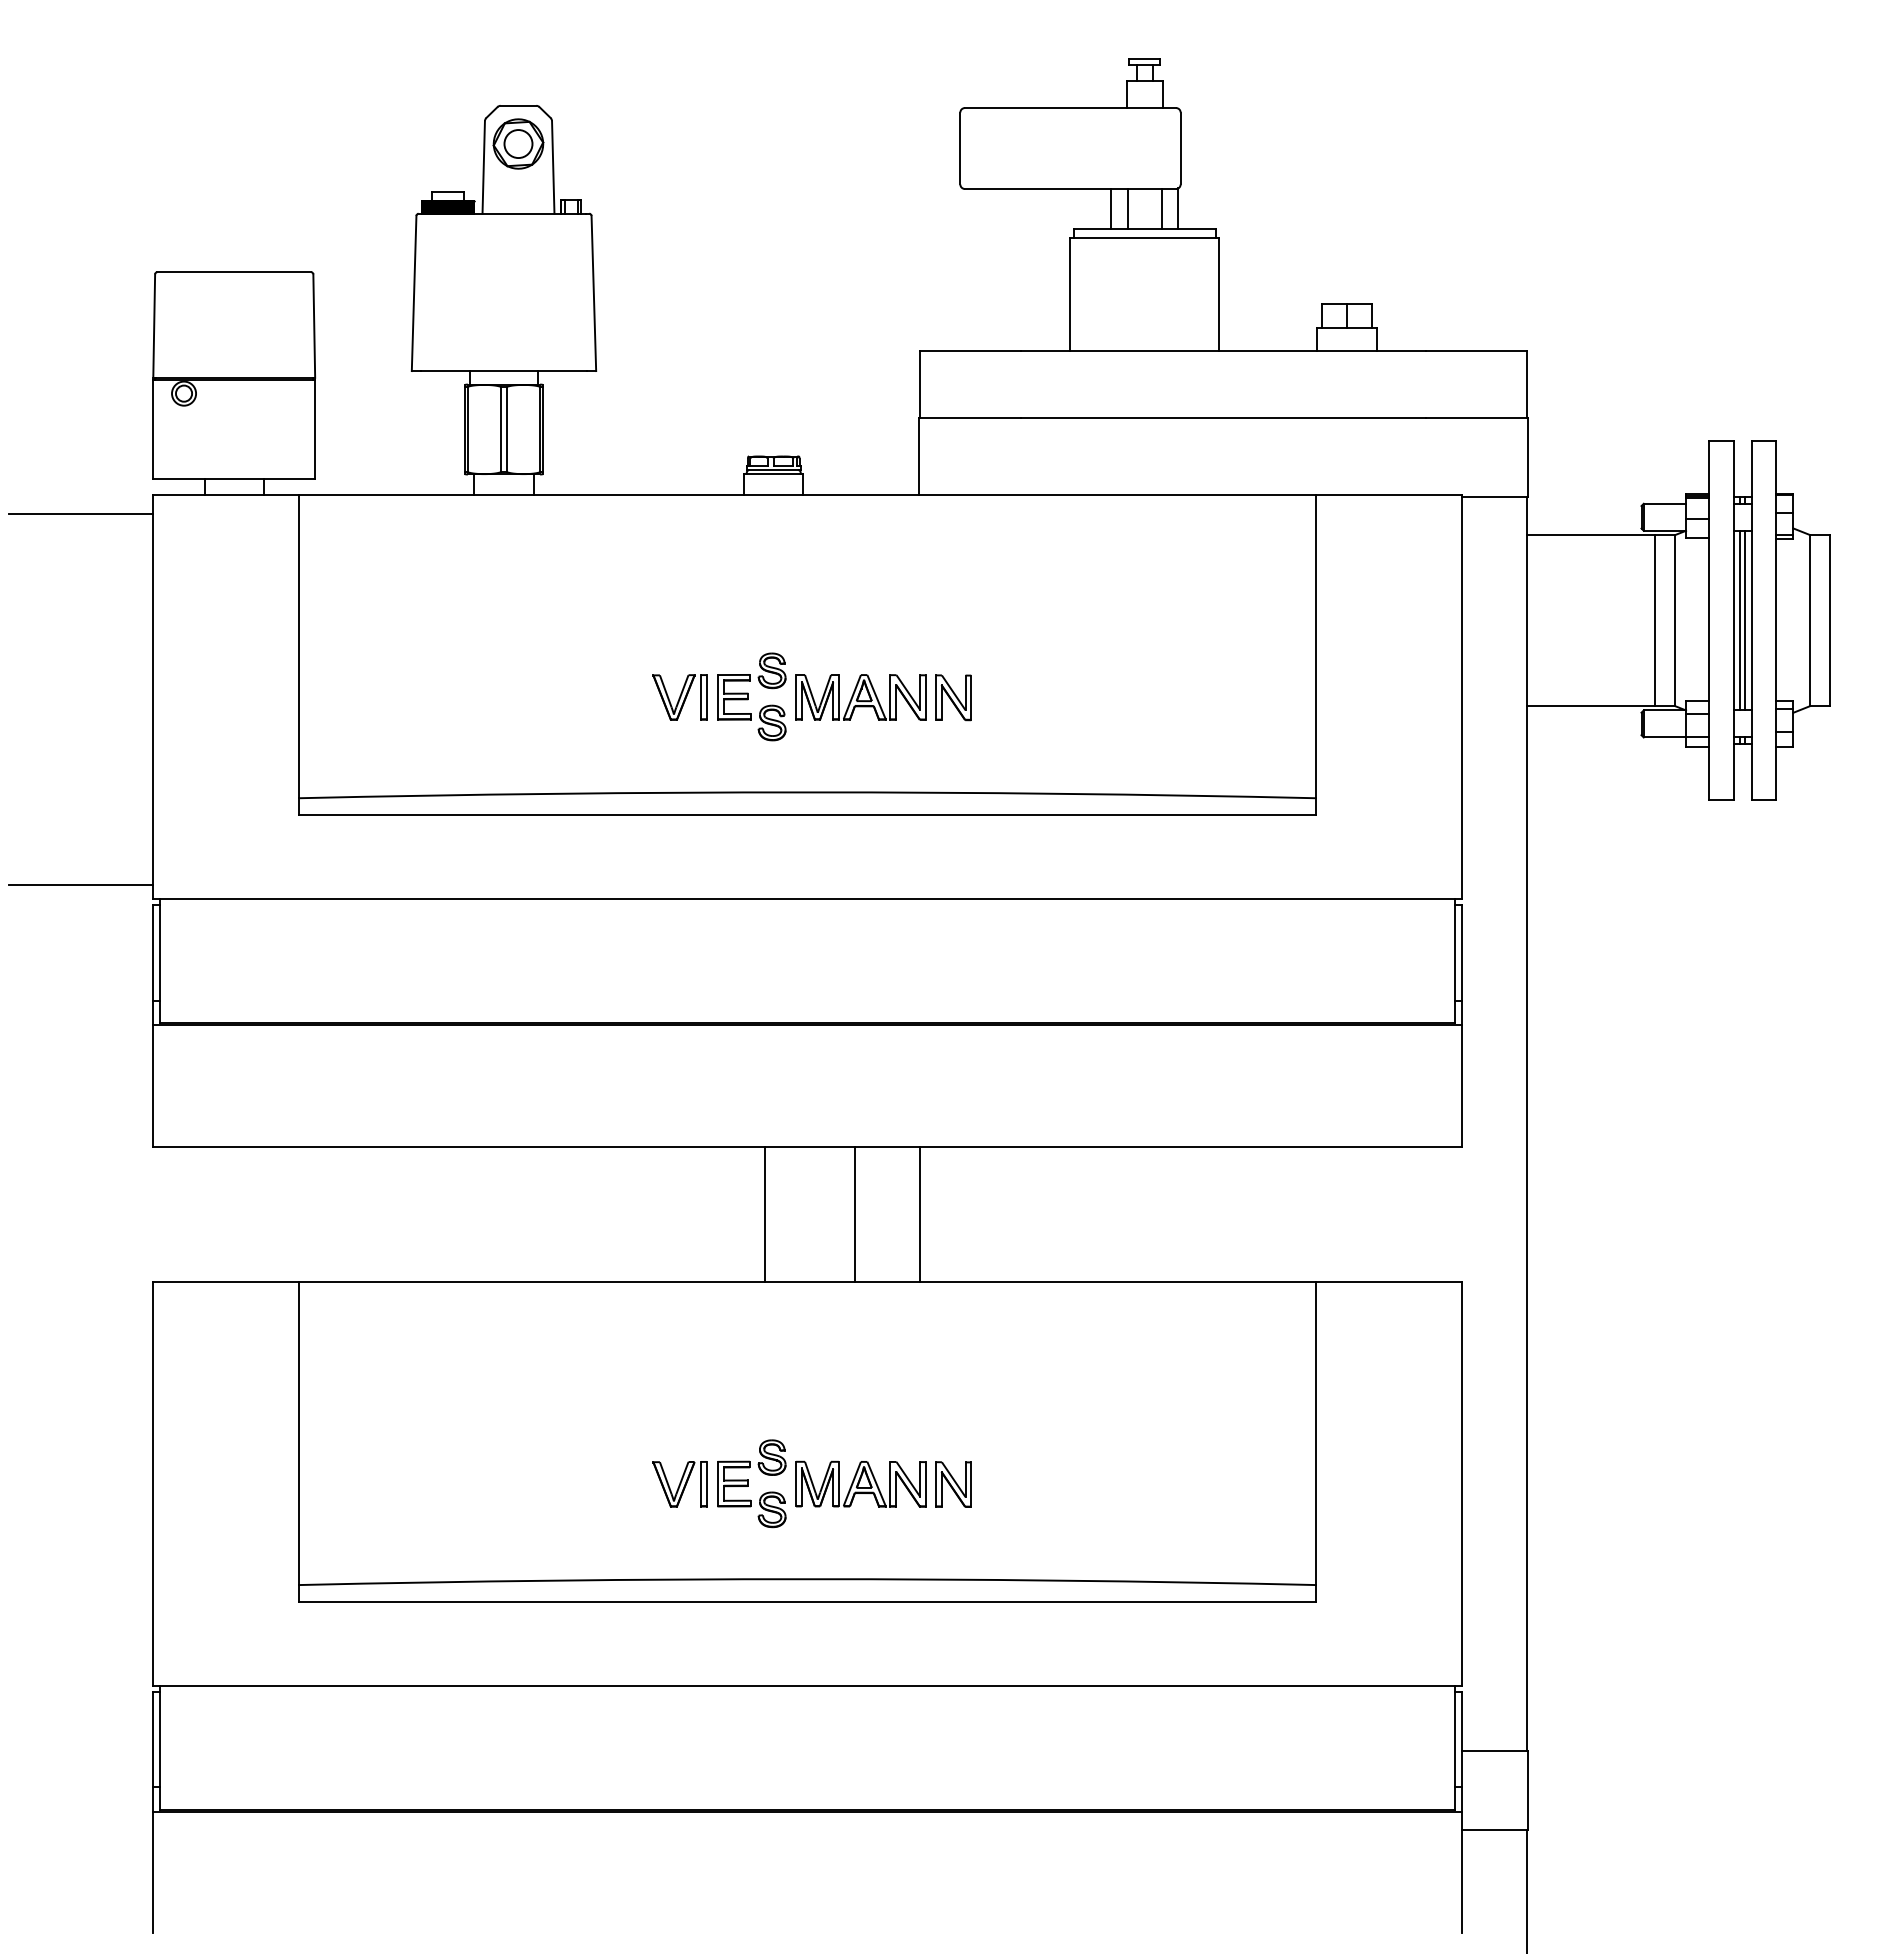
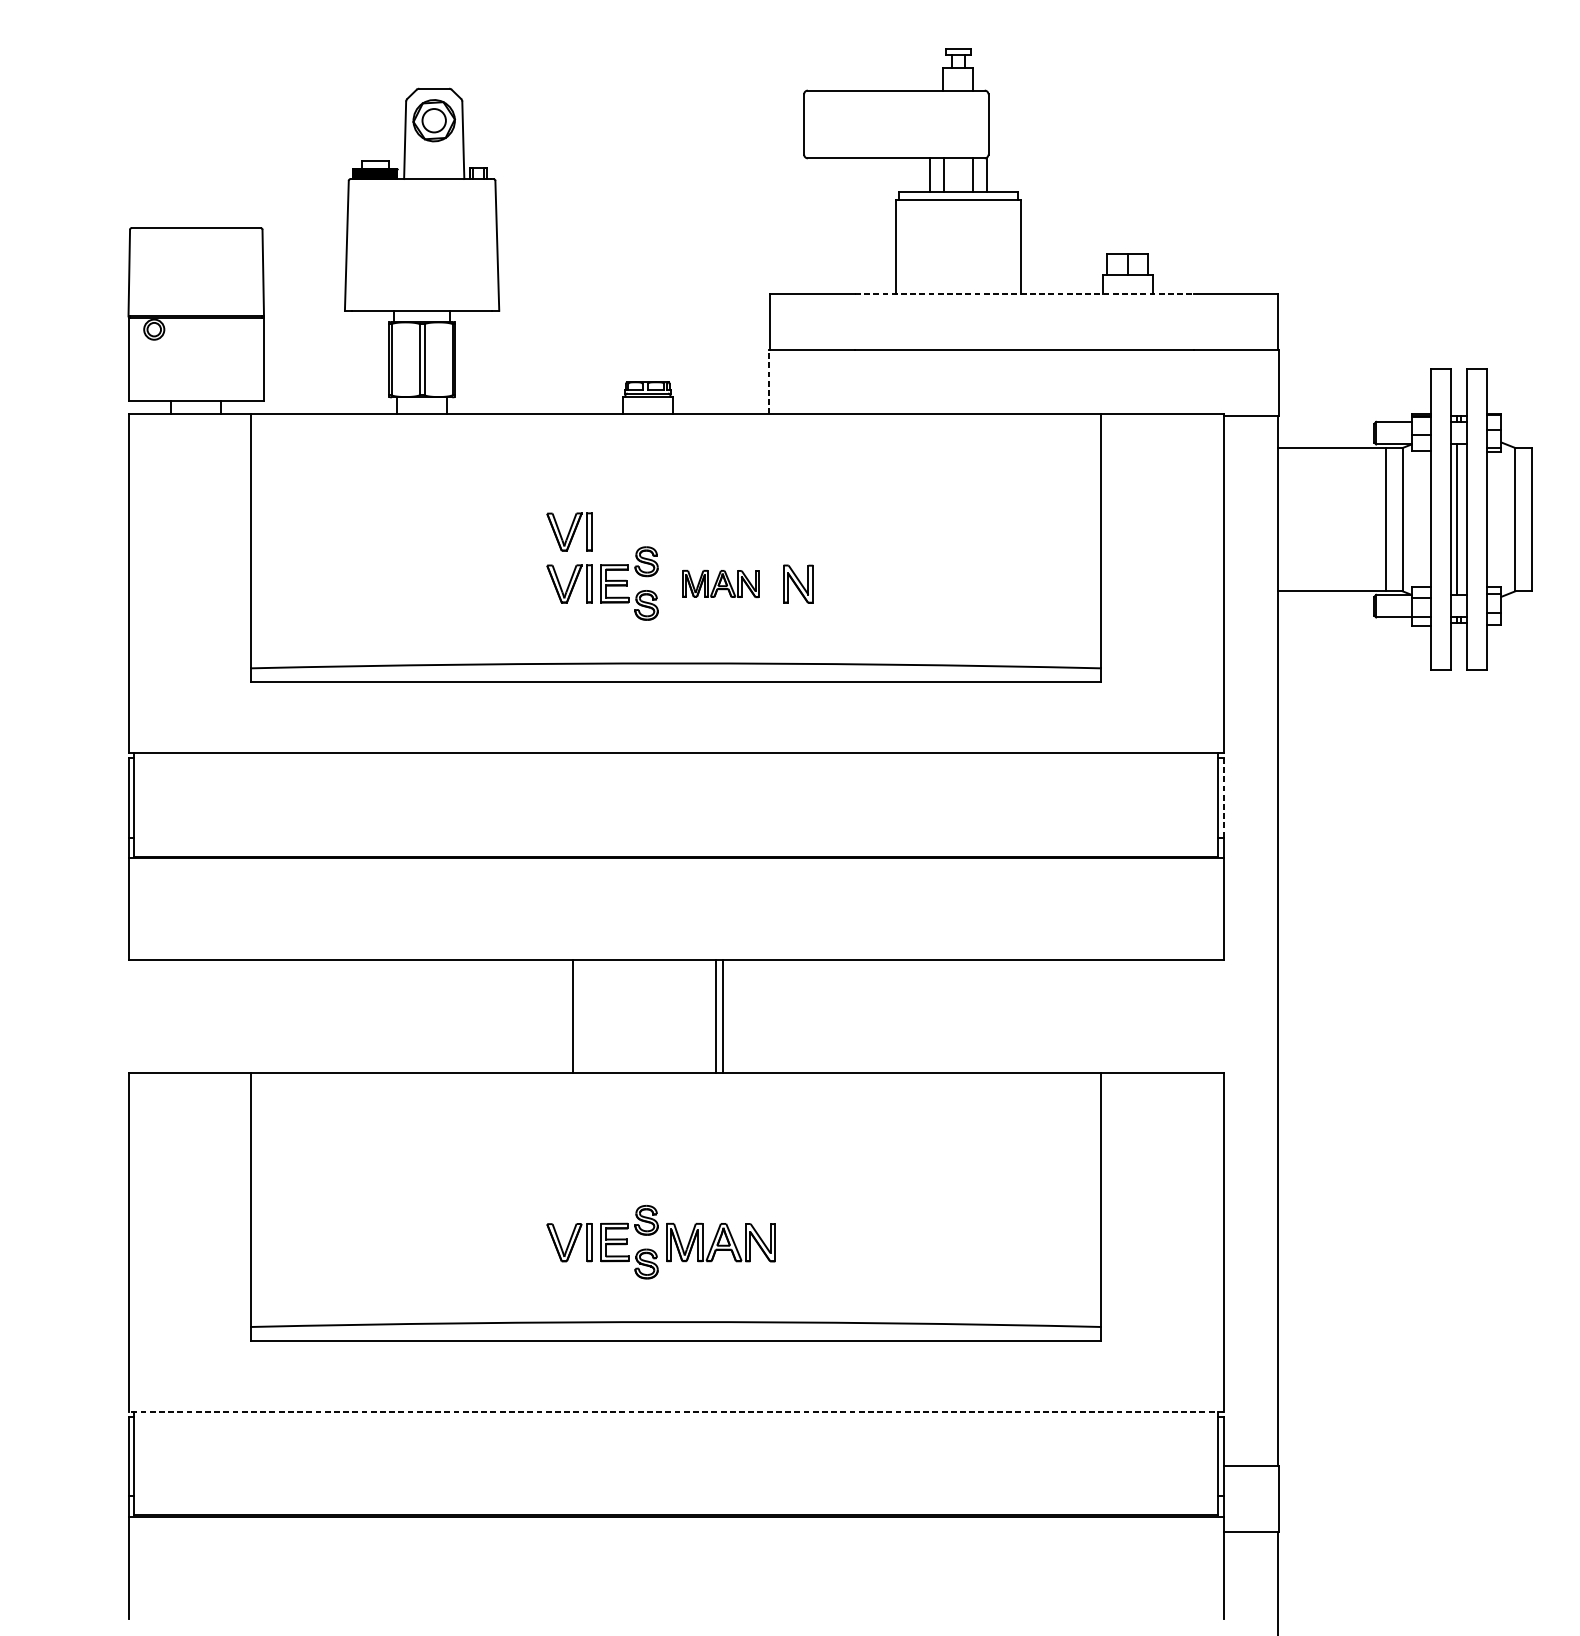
line: (1223, 350) -> (1024, 293), solid -> dashed
line: (918, 456) -> (769, 382), solid -> dashed
line: (81, 513) -> (68, 430), removed
line: (1744, 620) -> (1460, 519), removed
part: (679, 635) -> (569, 532), added
part: (860, 697) -> (720, 584), size x0.7
line: (81, 884) -> (68, 740), removed
line: (1461, 952) -> (1223, 797), solid -> dashed
line: (764, 1213) -> (573, 1015), moved
line: (919, 1213) -> (722, 1015), moved
part: (953, 1484) -> (798, 1242), removed
line: (806, 1686) -> (675, 1411), solid -> dashed

